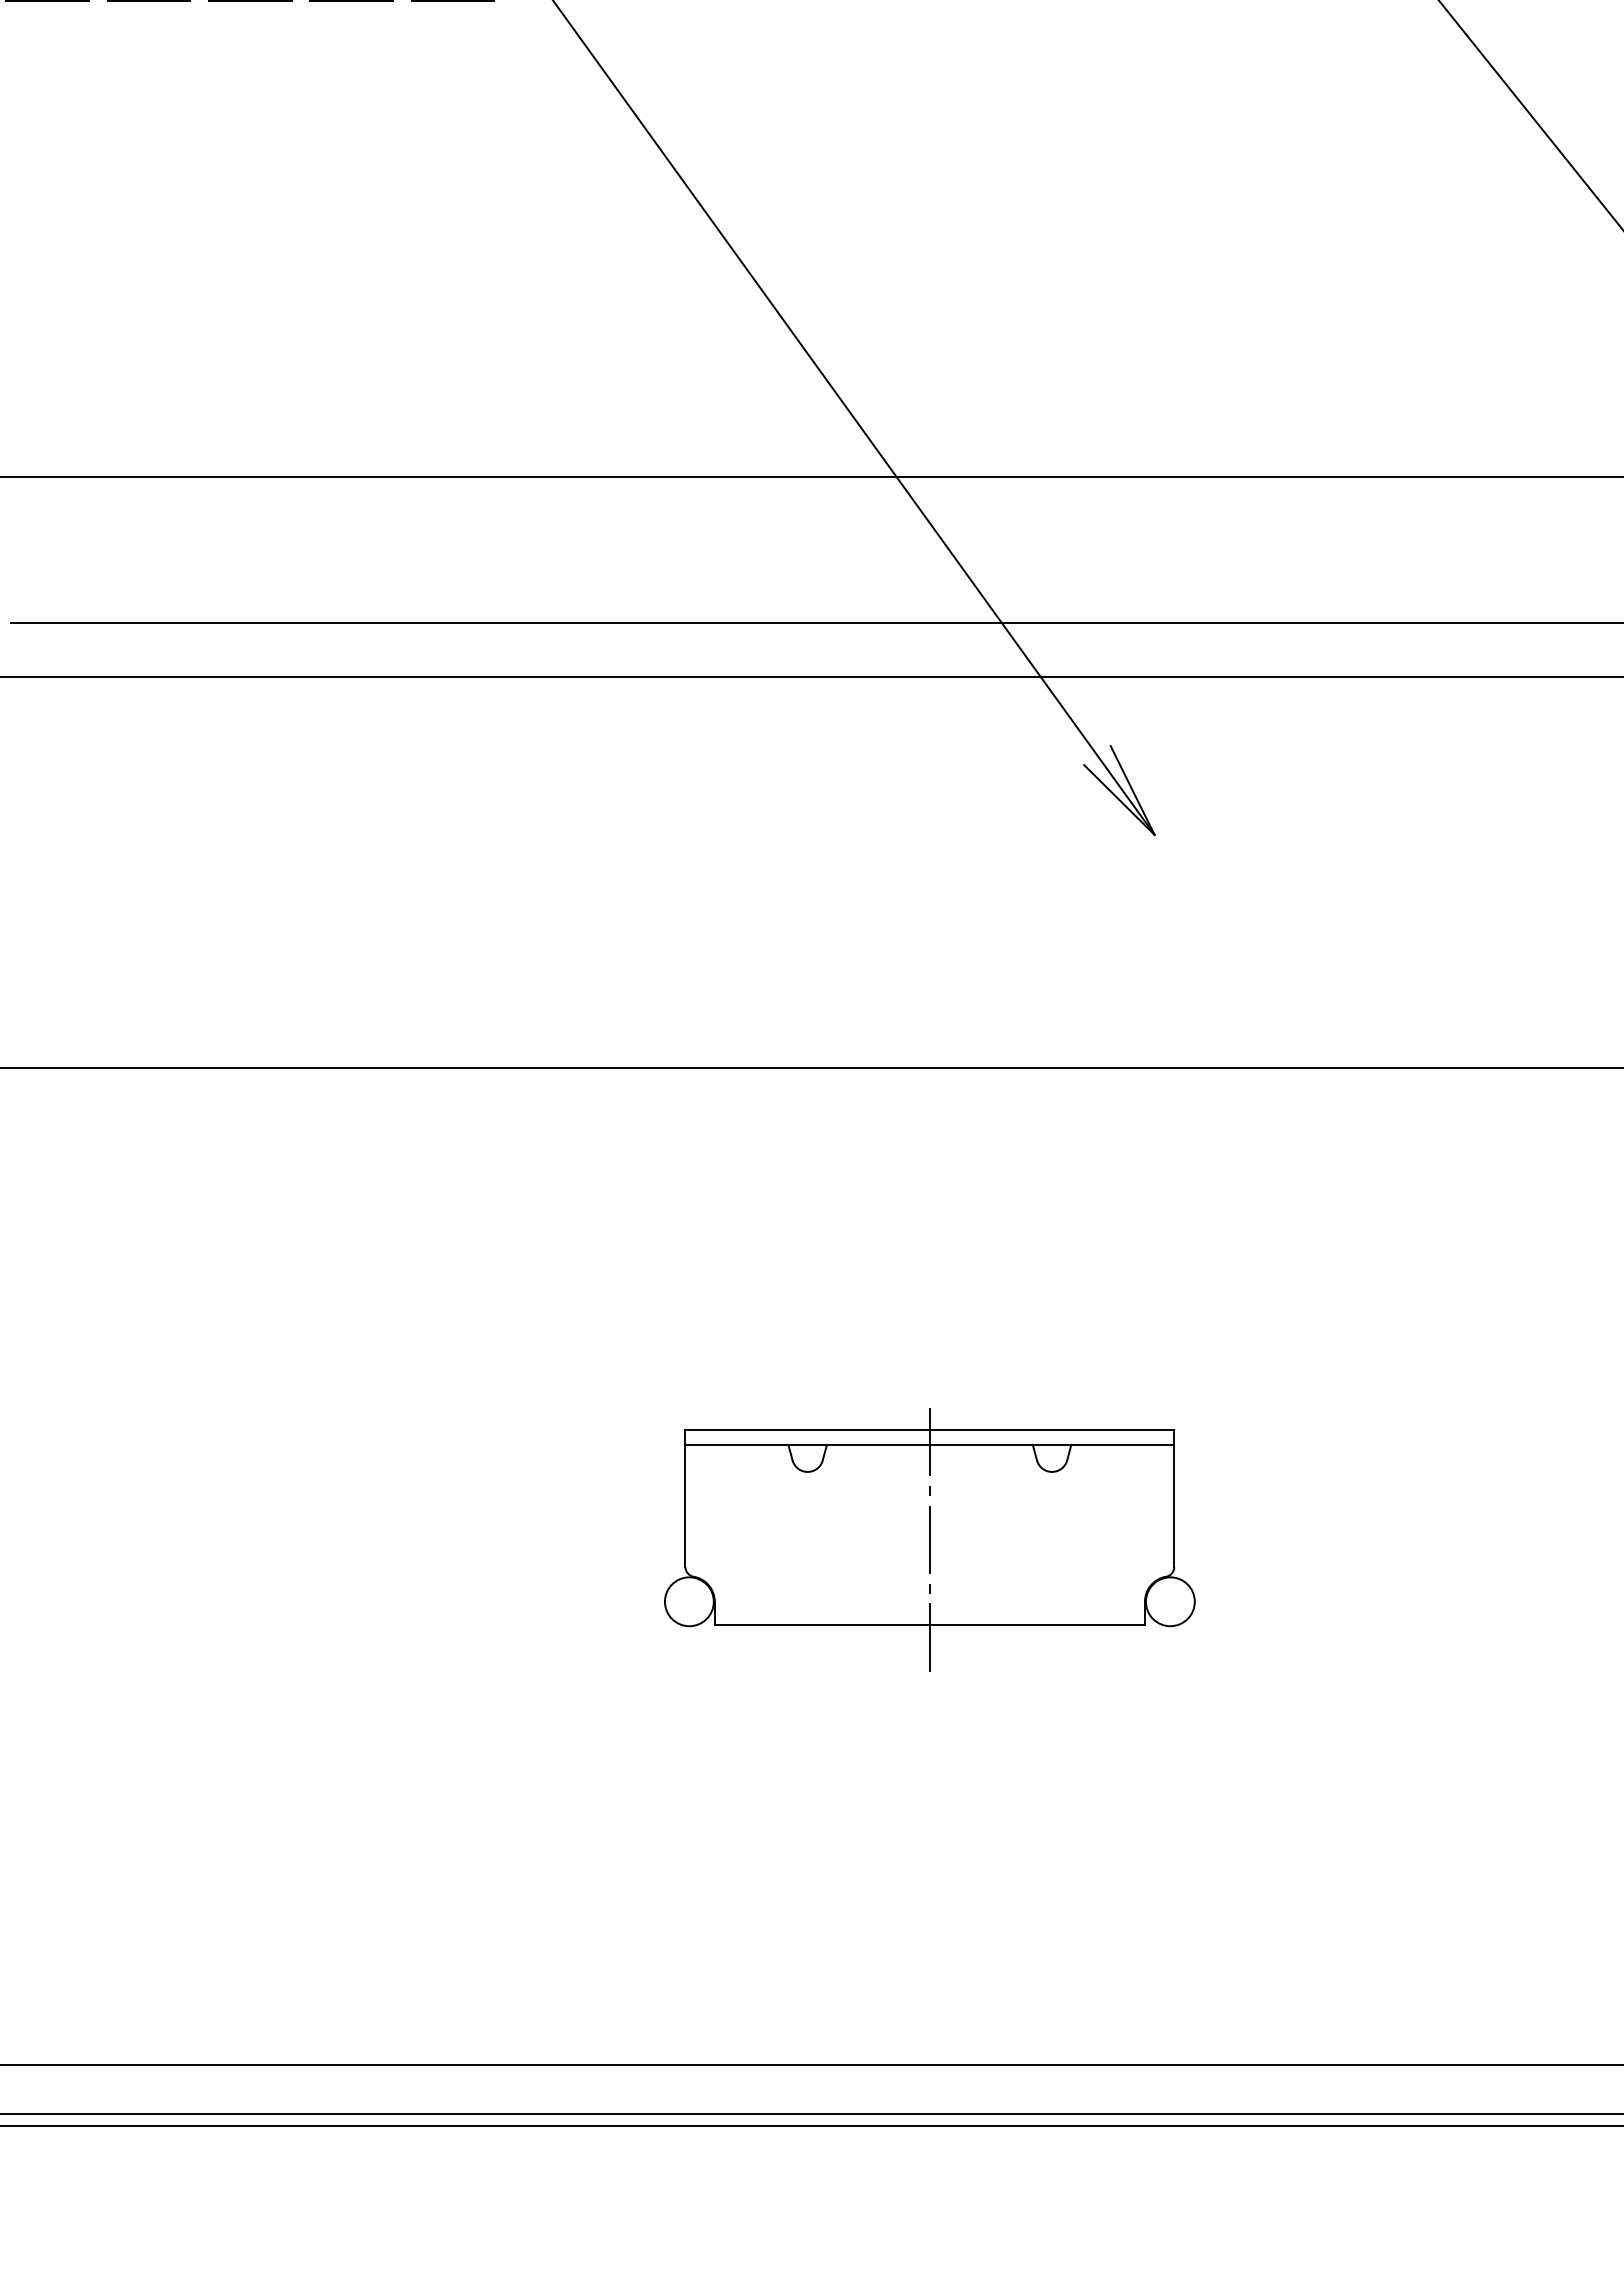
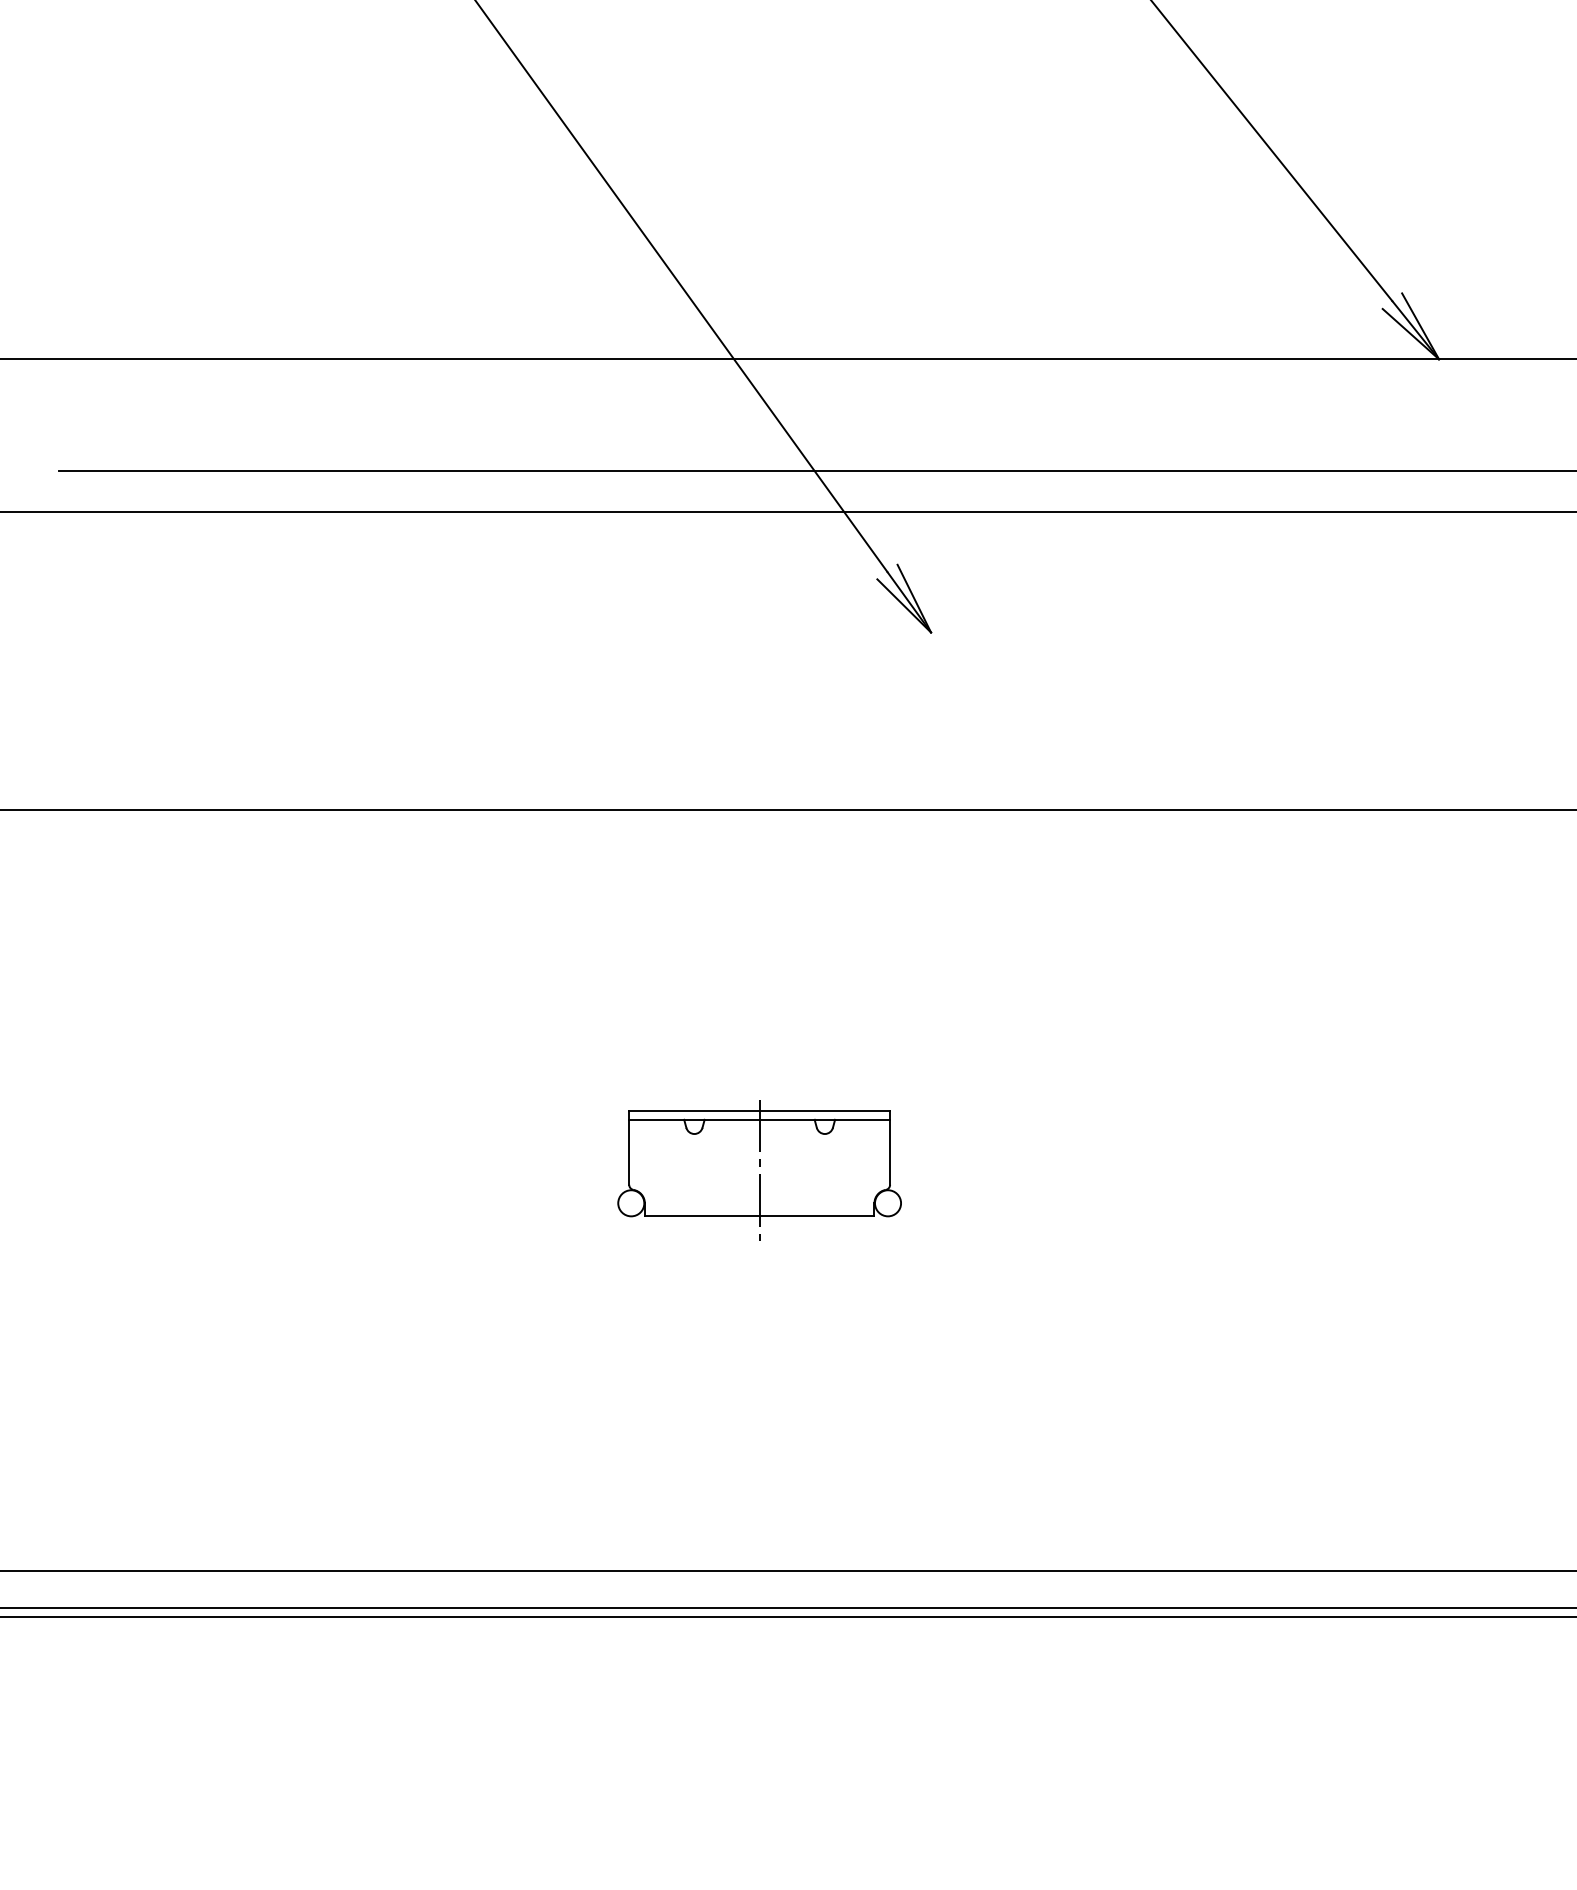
part: (929, 1540) -> (759, 1170), size x0.7

